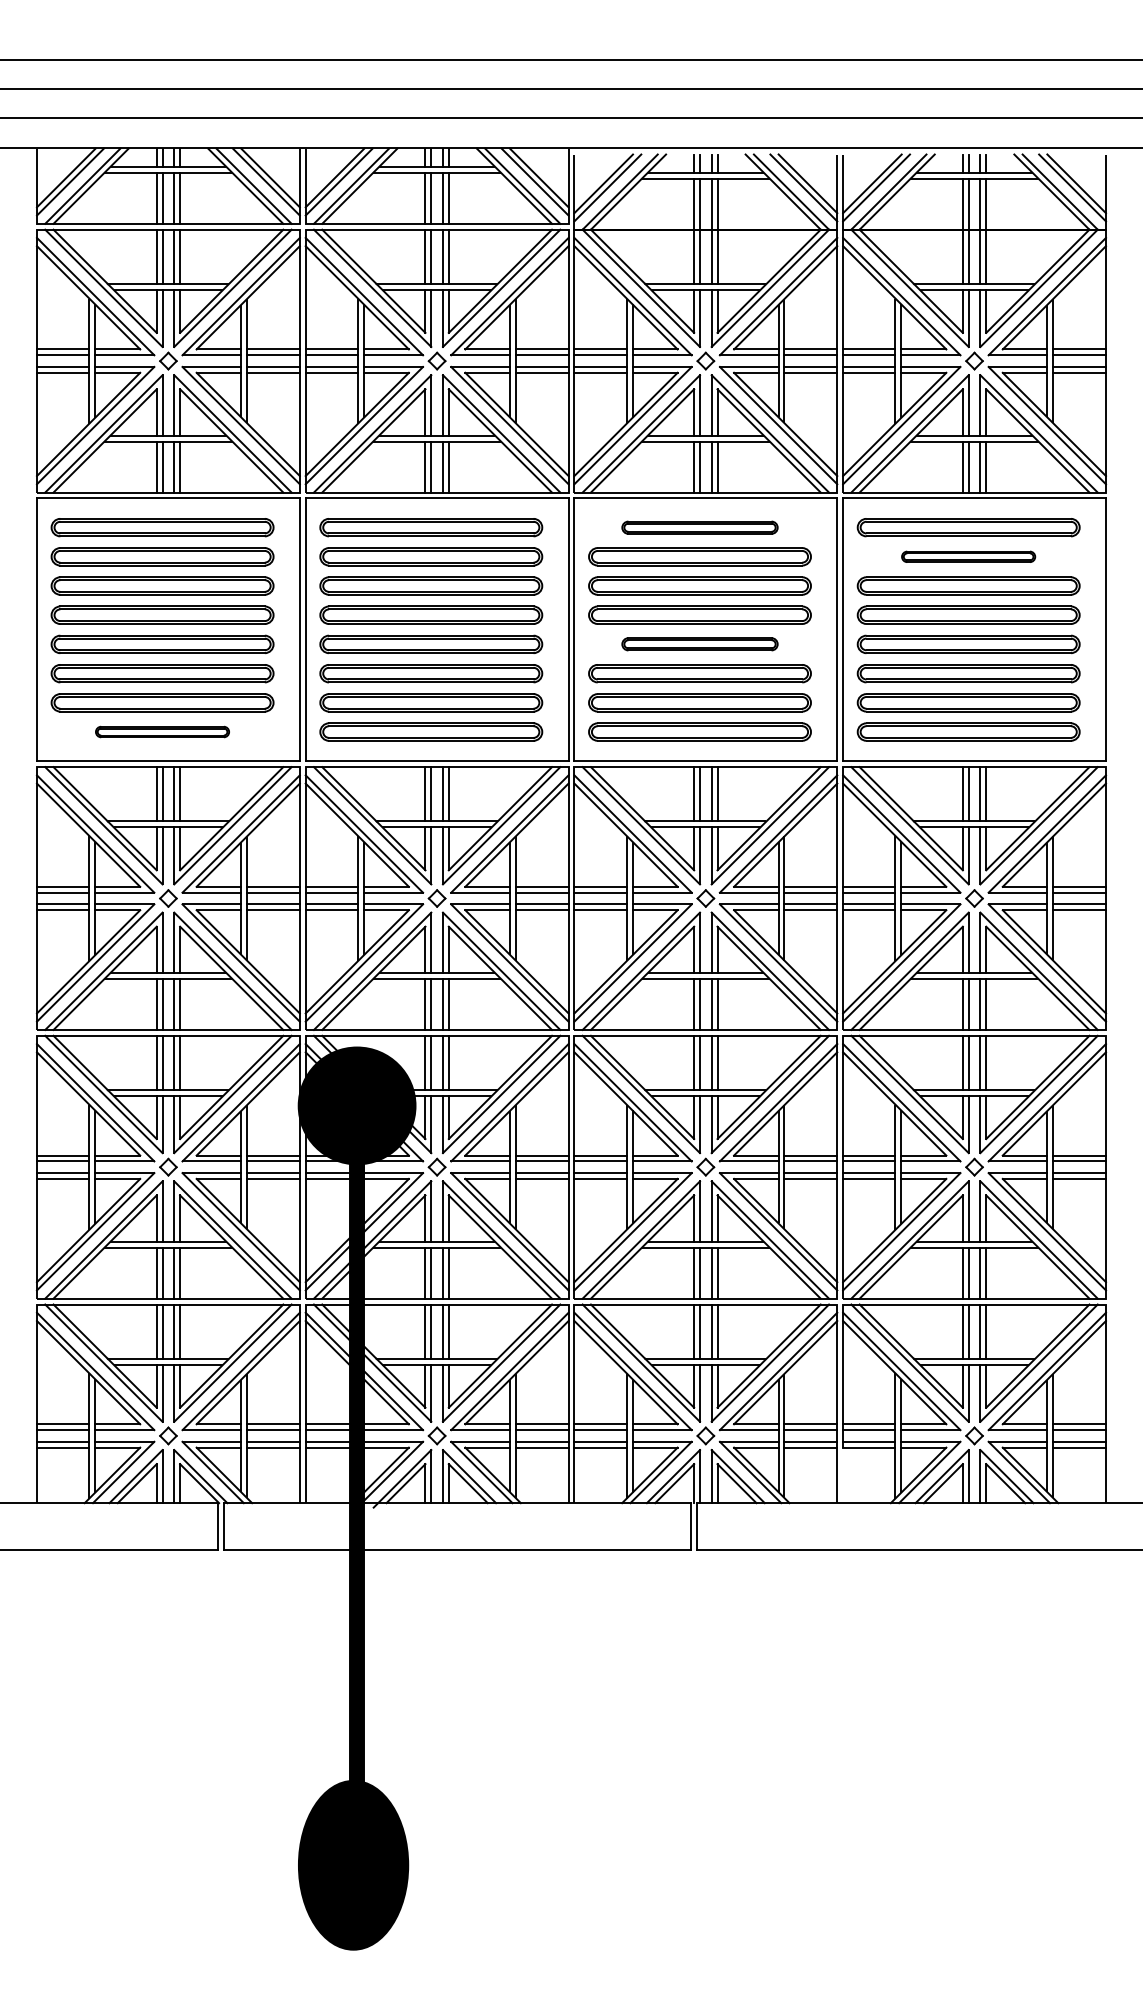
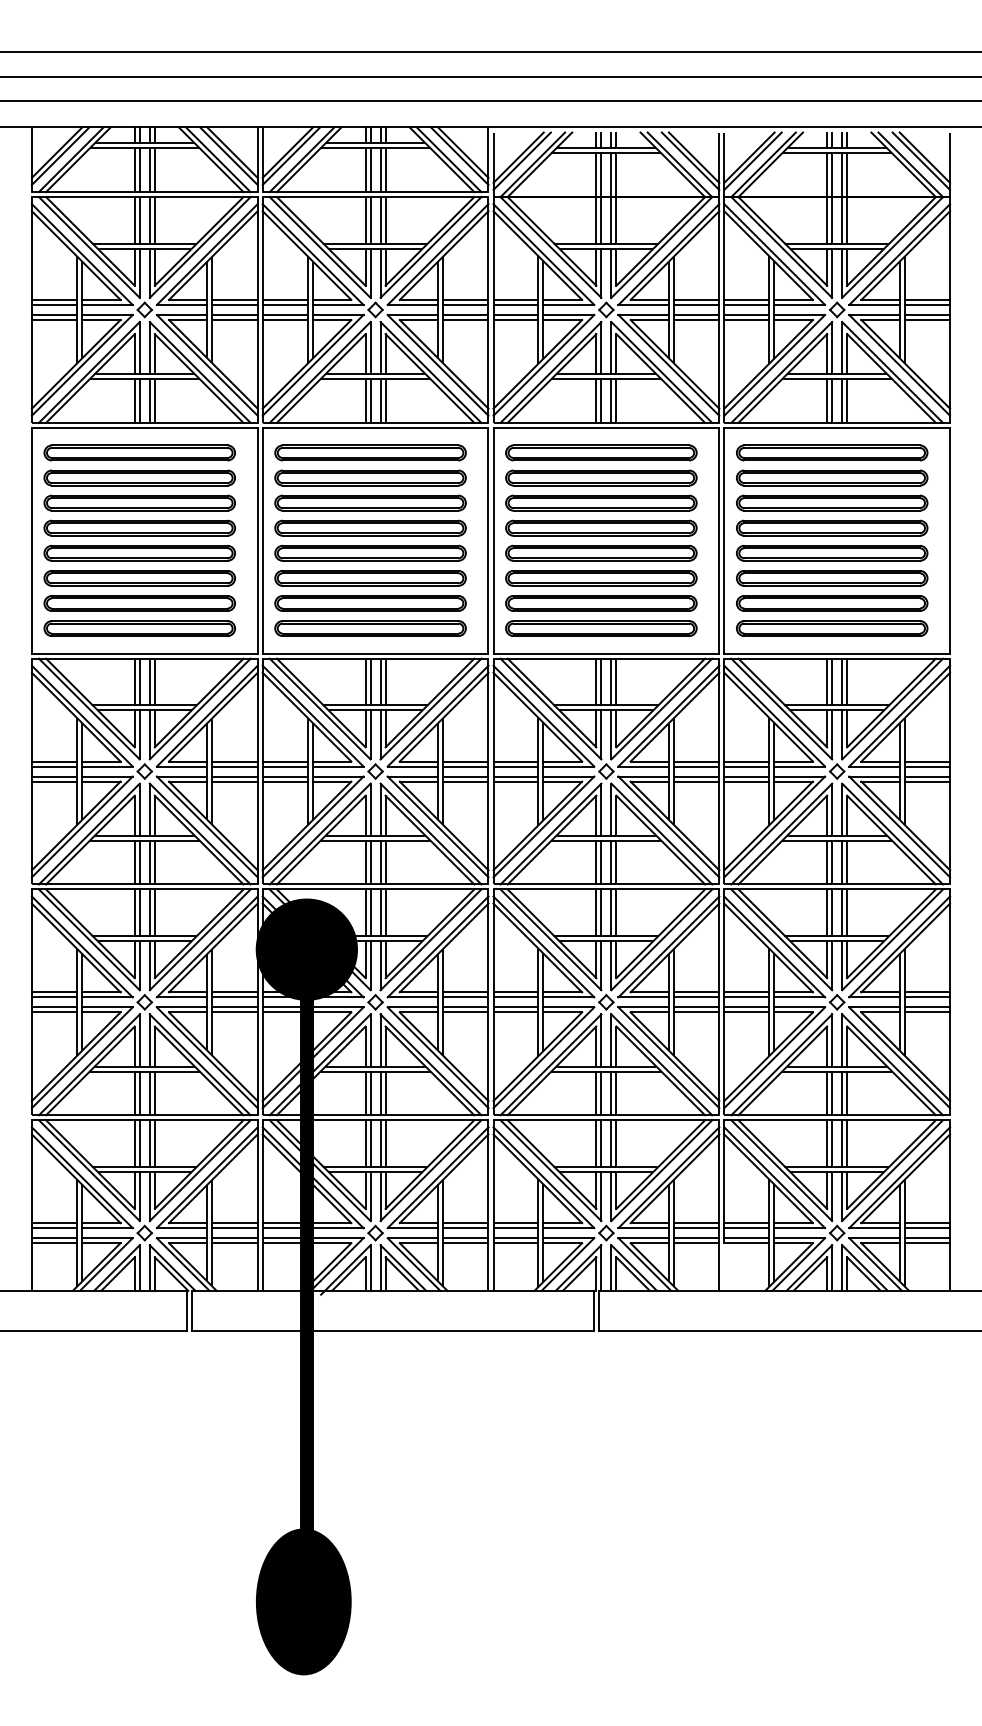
part: (699, 527) -> (600, 452), size x1.43
part: (968, 556) -> (831, 477), size x1.67
part: (699, 643) -> (600, 552), size x1.43
part: (162, 731) -> (139, 628), size x1.67

